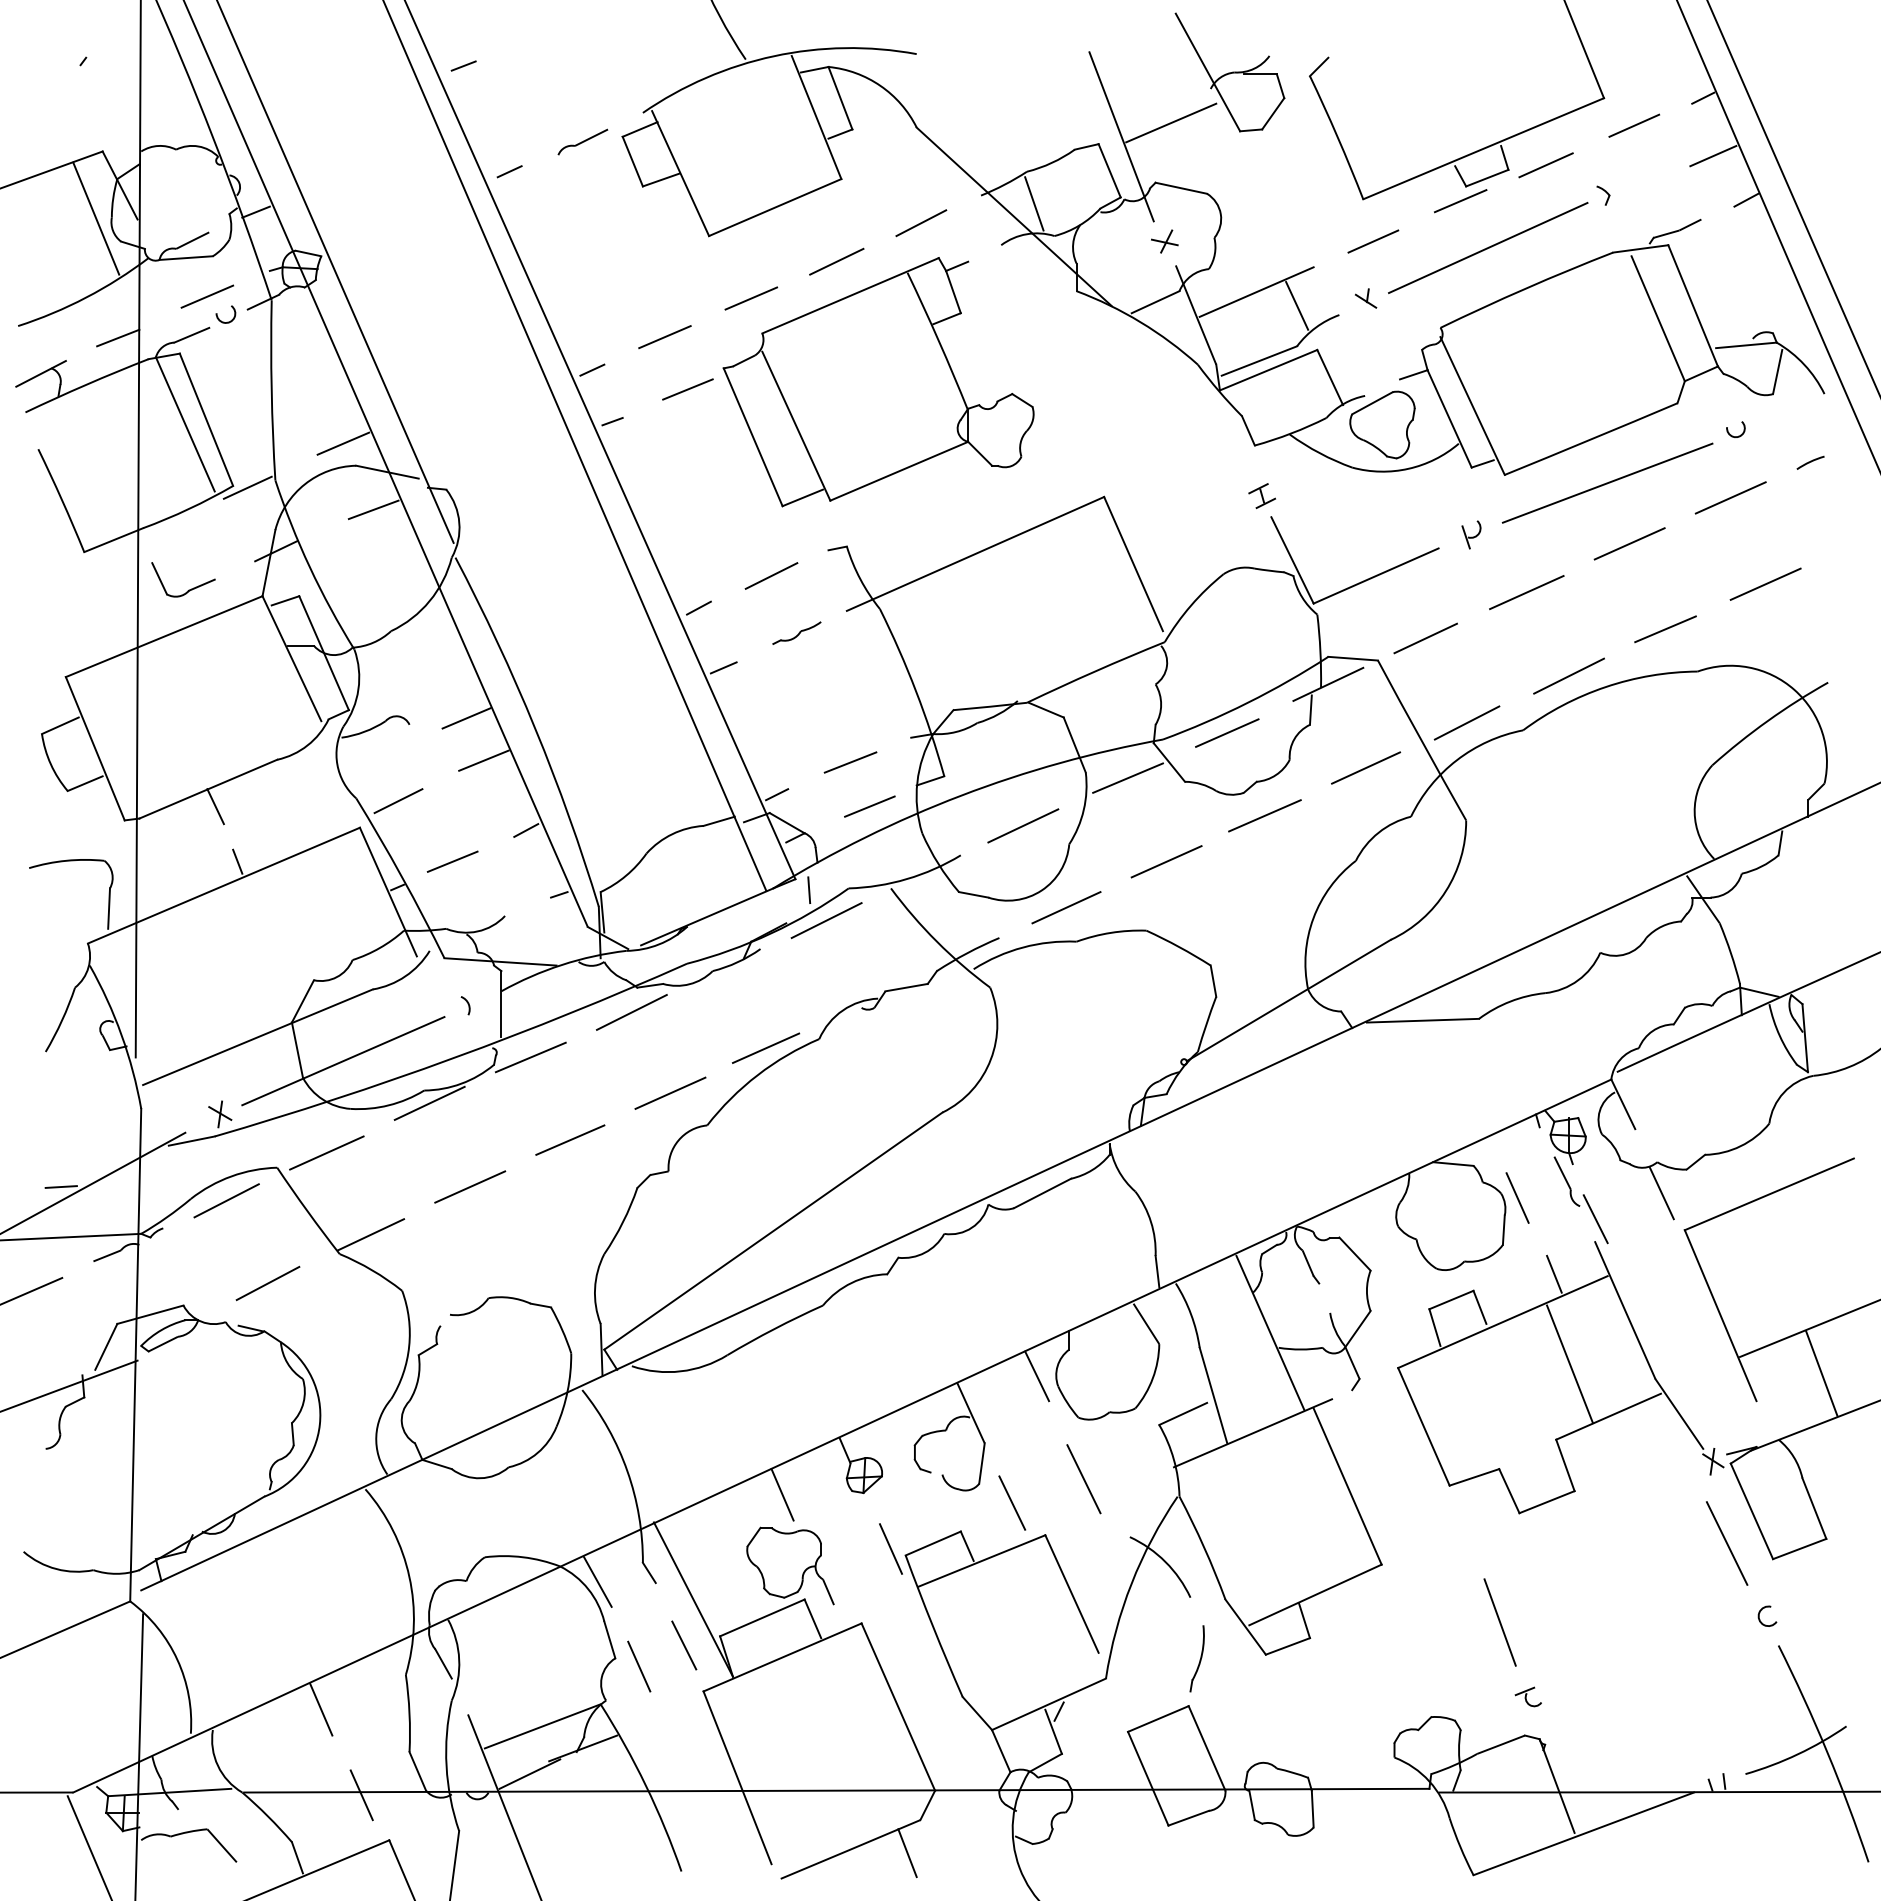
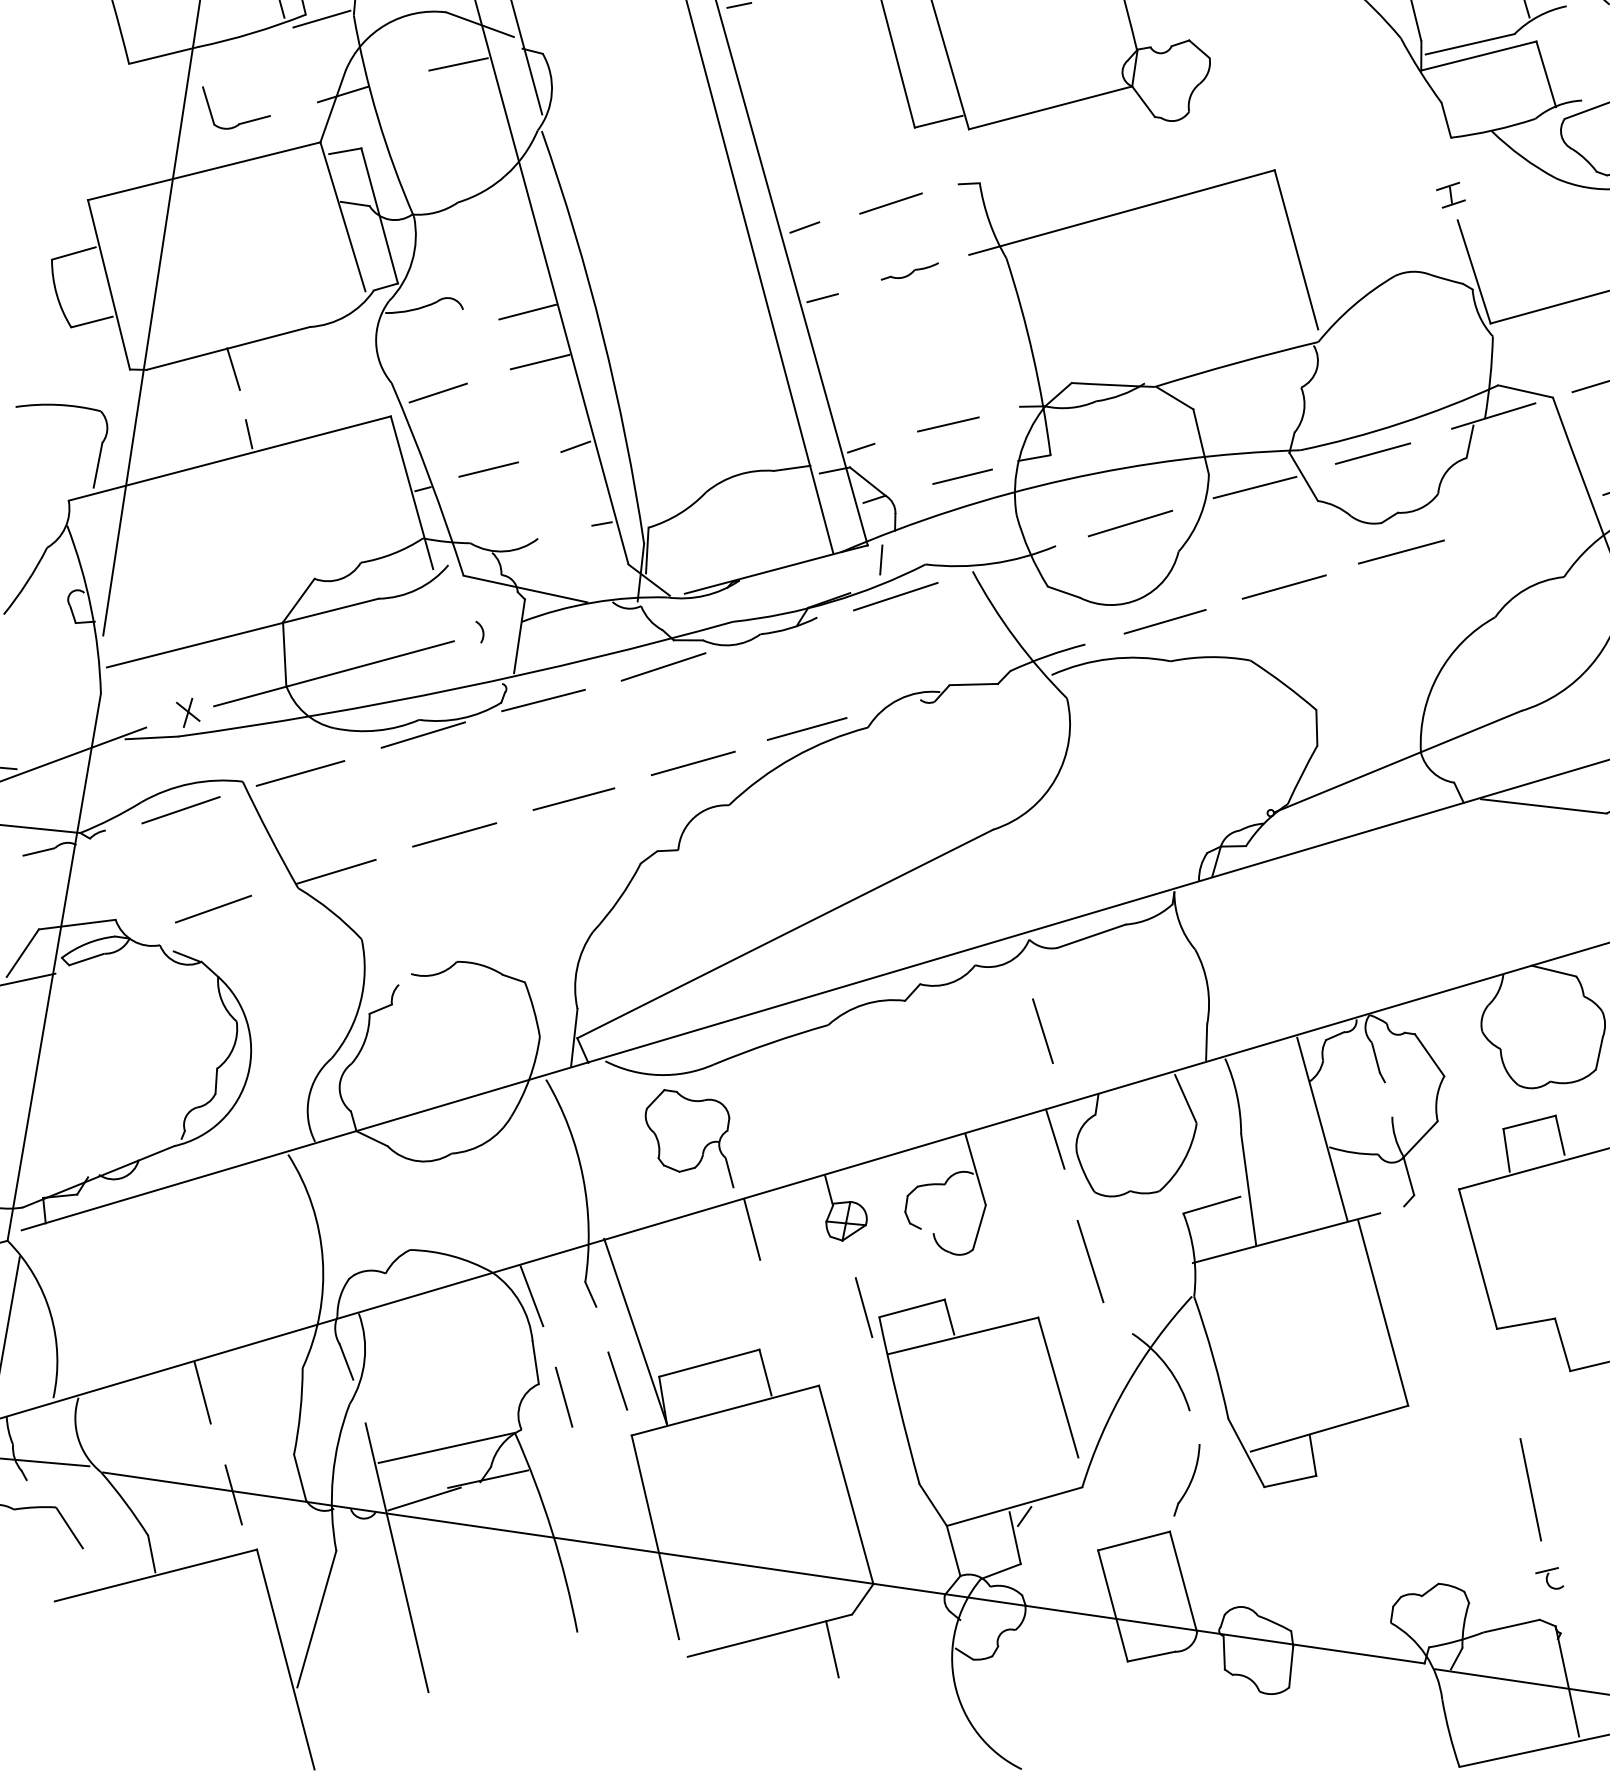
line: (1366, 767) -> (1522, 514), removed
line: (1012, 1502) -> (1043, 1030), moved
part: (790, 1565) -> (691, 1136), moved

